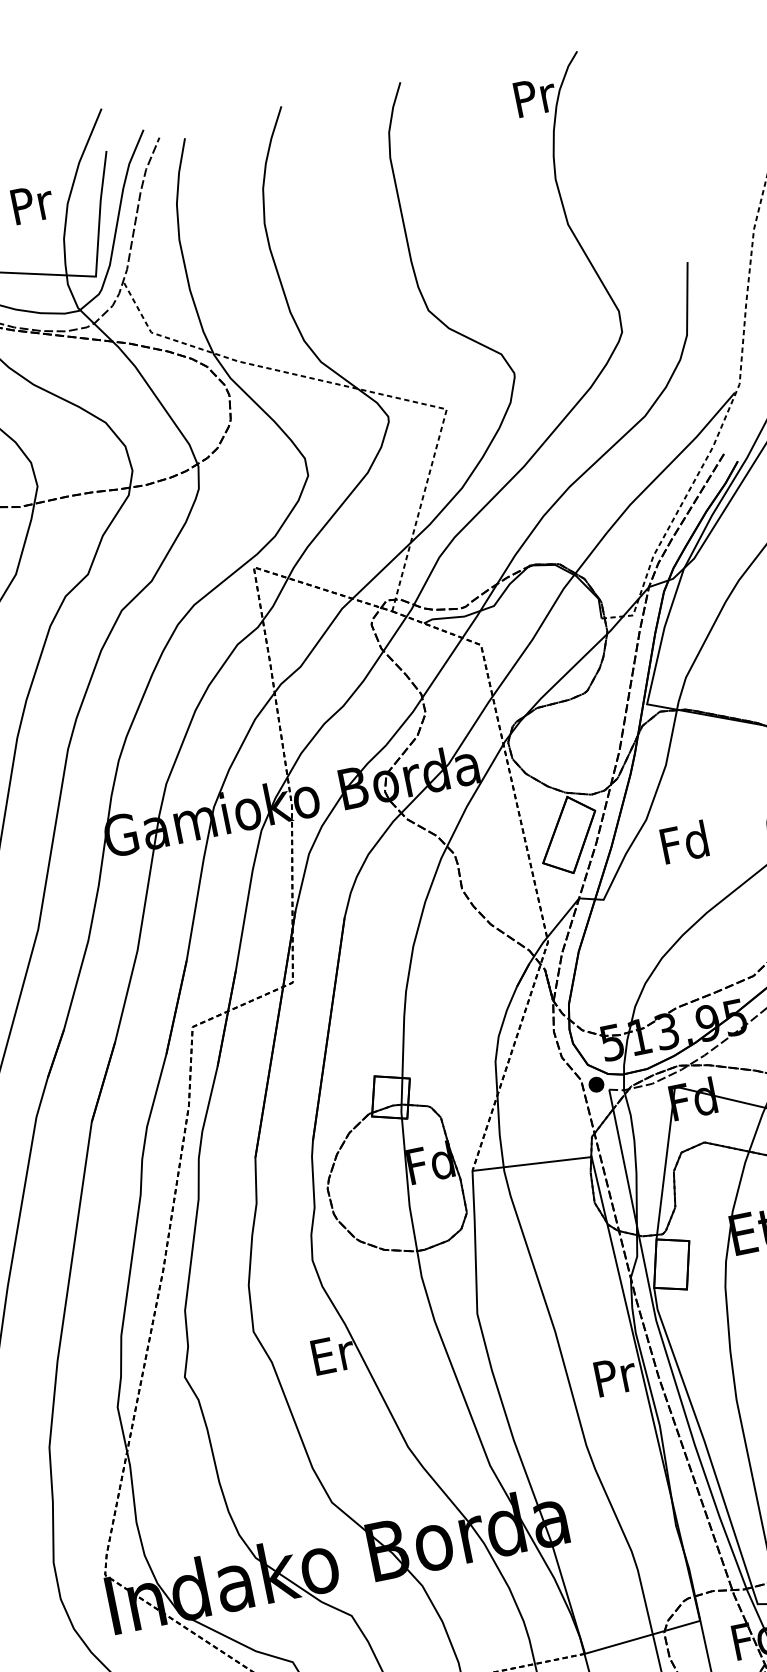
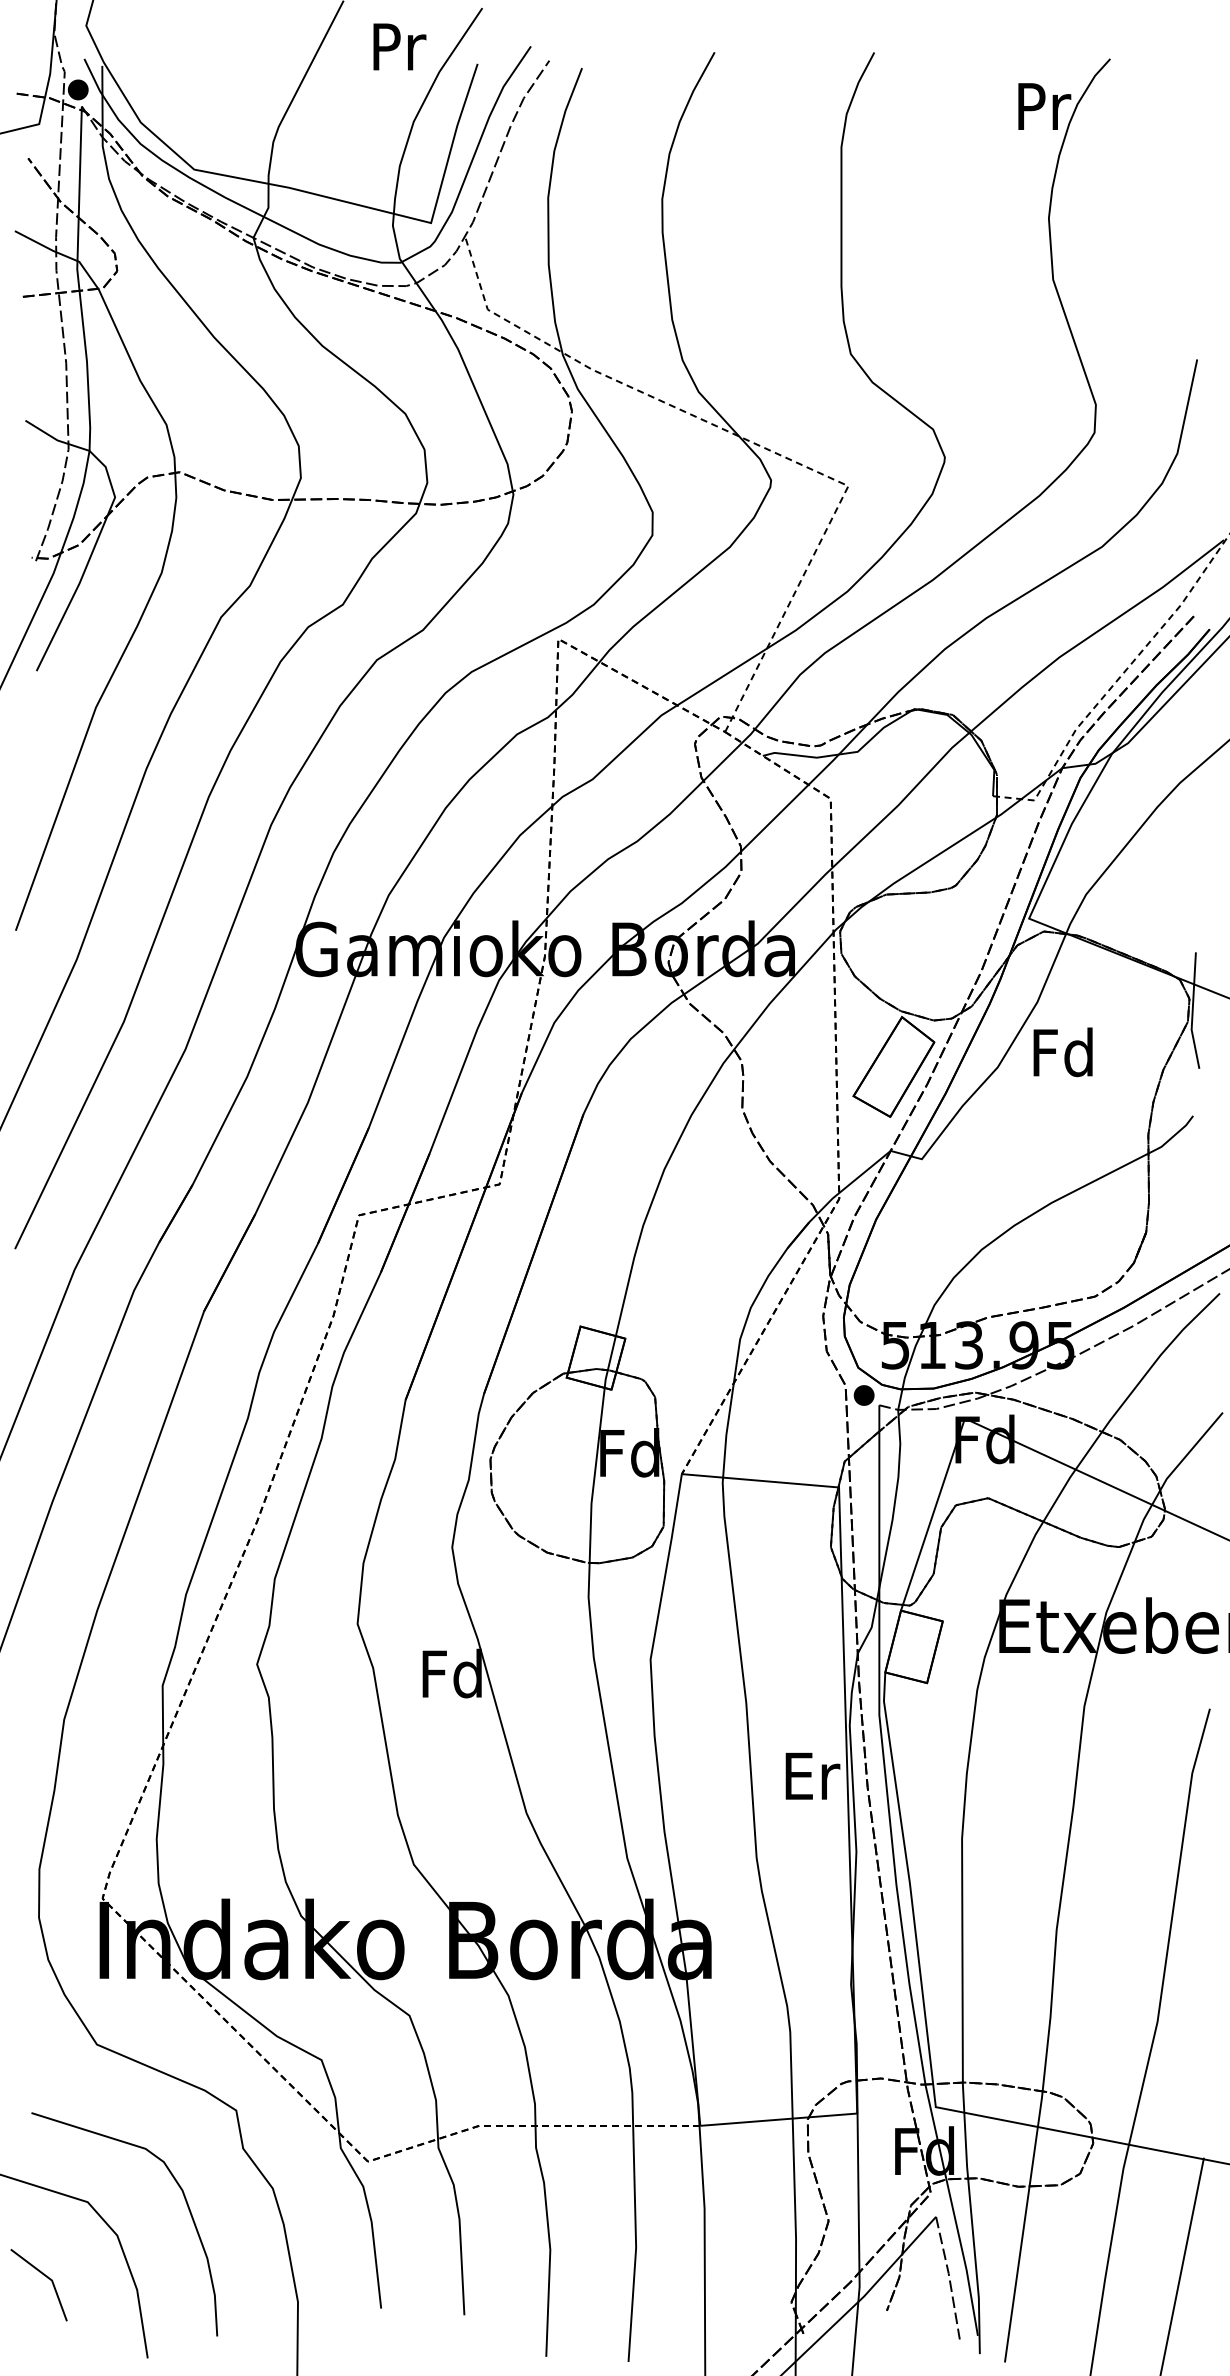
text: (32, 203) -> (399, 46), moved
text: (684, 842) -> (1062, 1052), moved
text: (331, 1354) -> (452, 1673), Er -> Fd
text: (615, 1375) -> (812, 1775), Pr -> Er

